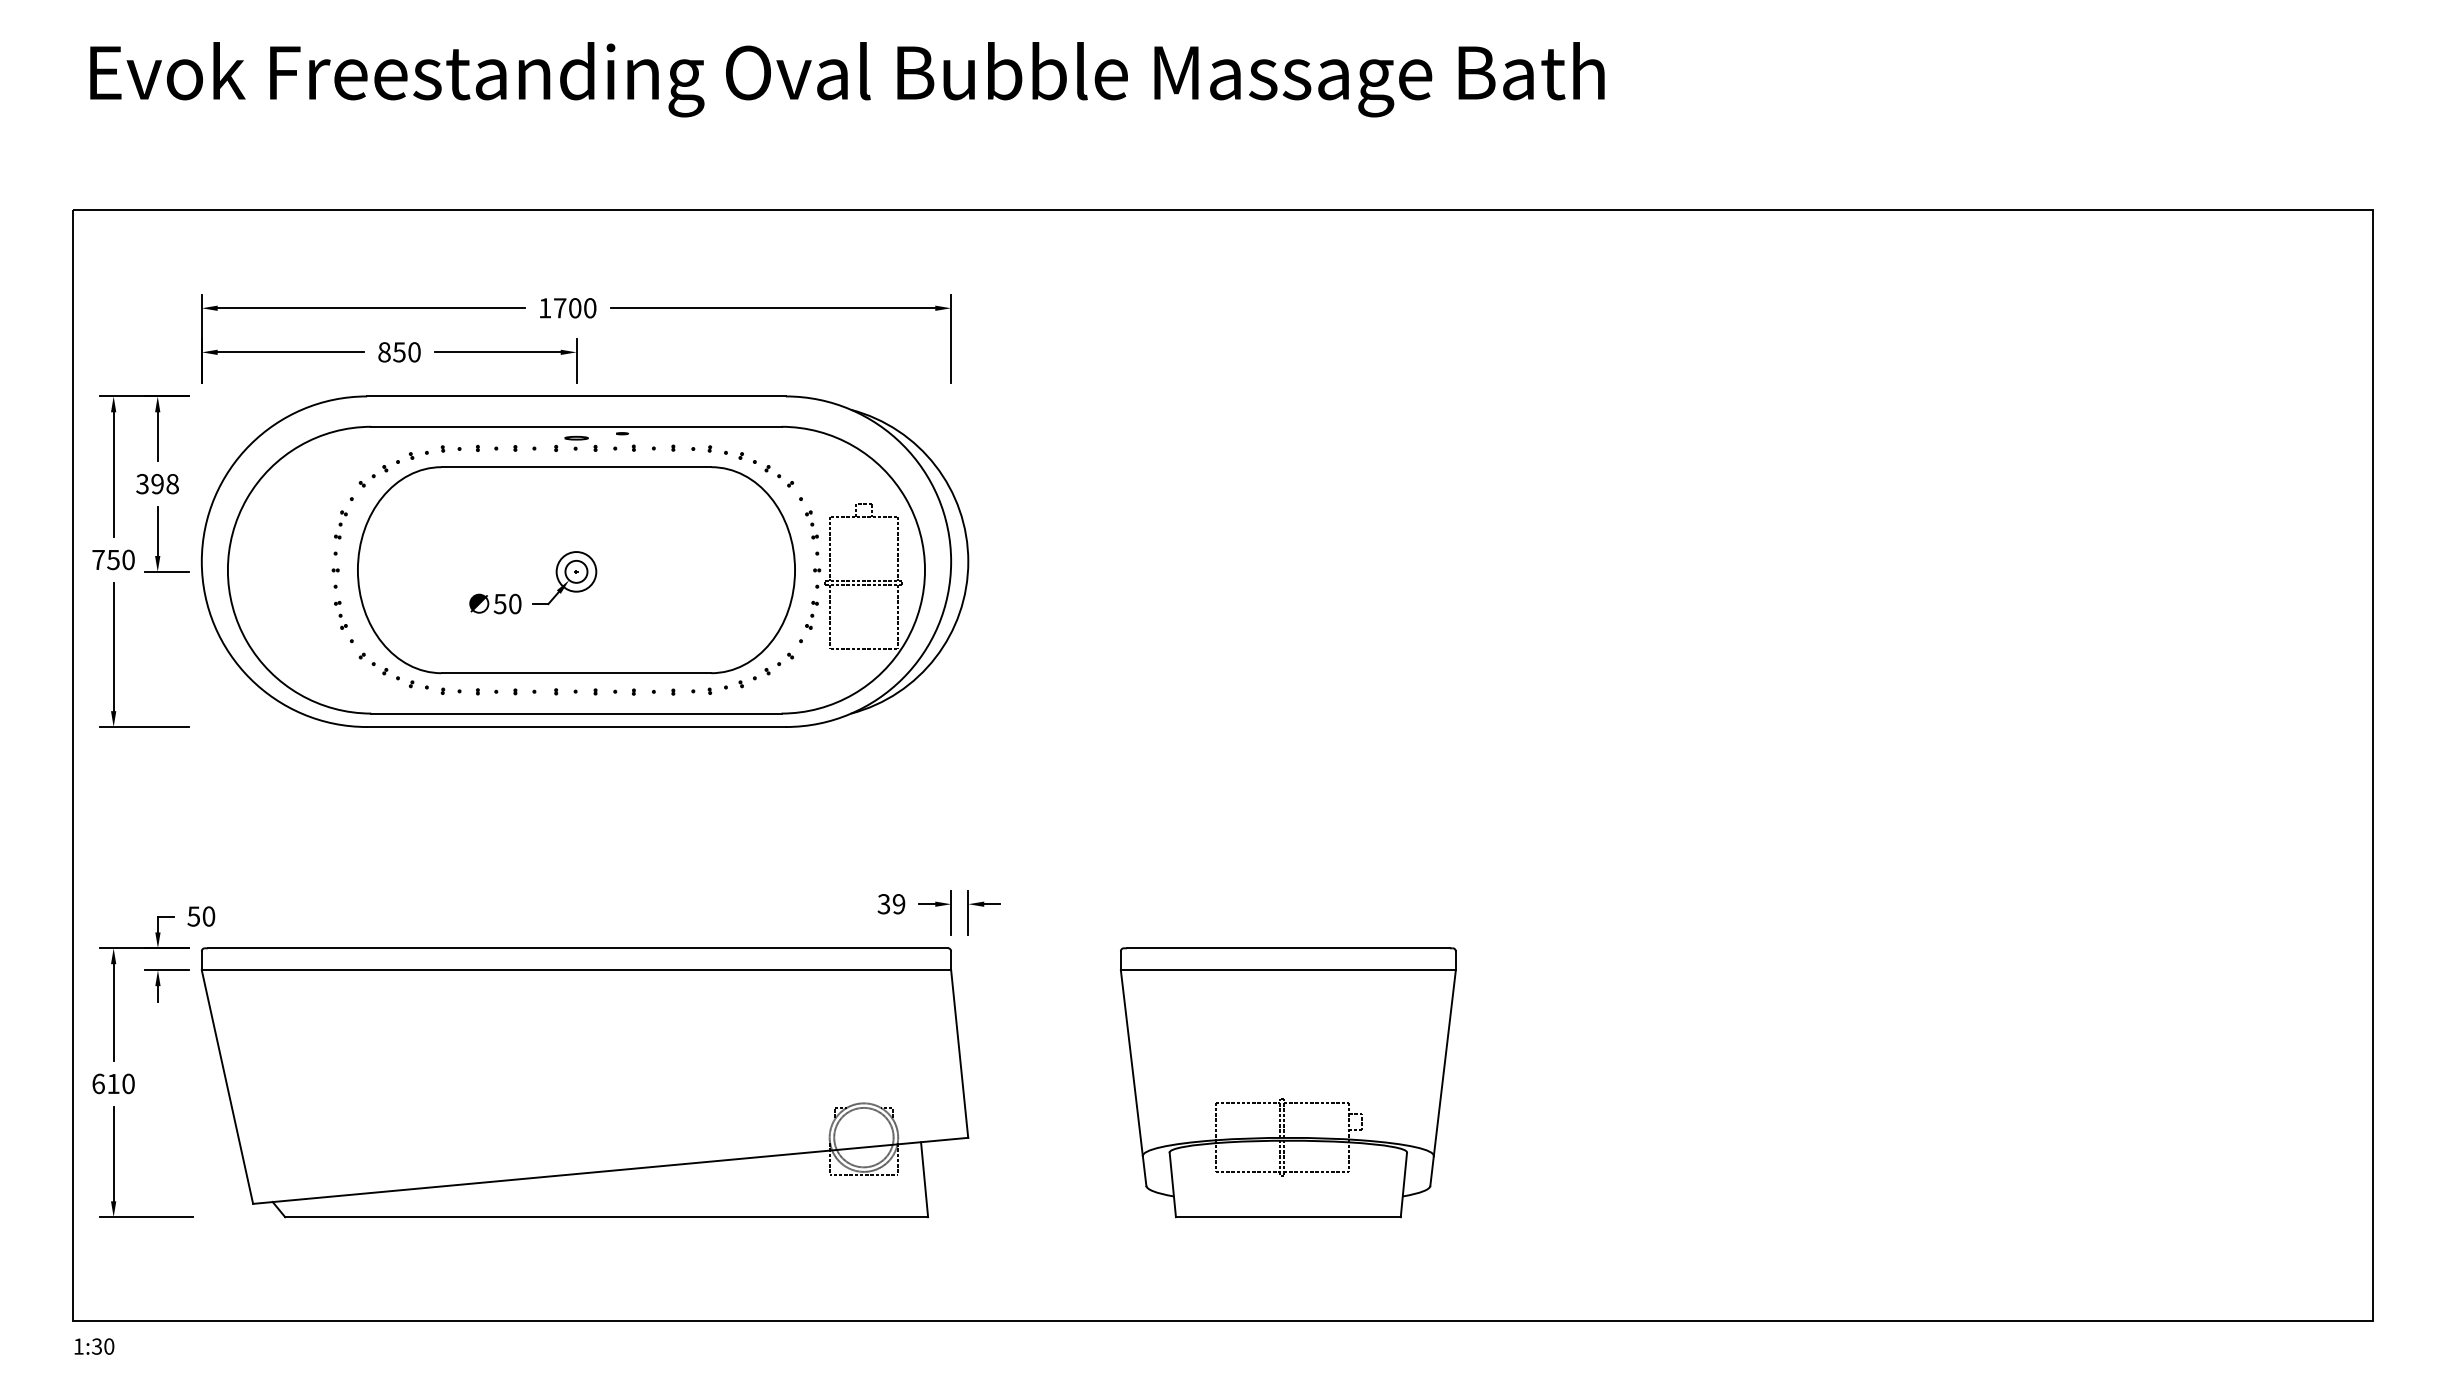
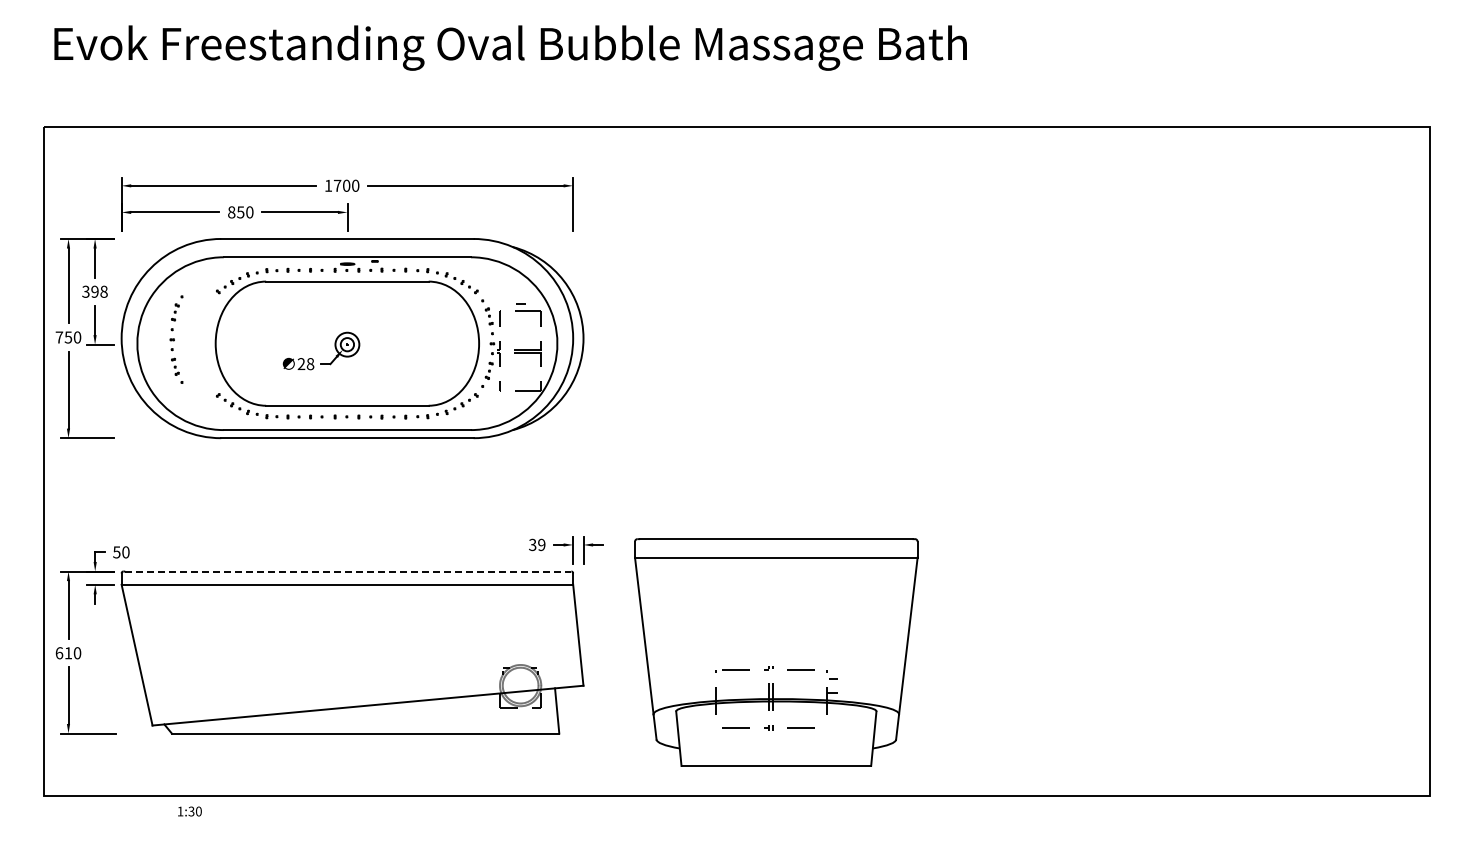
part: (342, 569) -> (176, 339), moved
text: (506, 604) -> (305, 364), 50 -> 28
line: (578, 948) -> (348, 571), solid -> dashed
part: (1288, 1082) -> (776, 652), size x1.4
text: (93, 1346) -> (189, 811), moved

